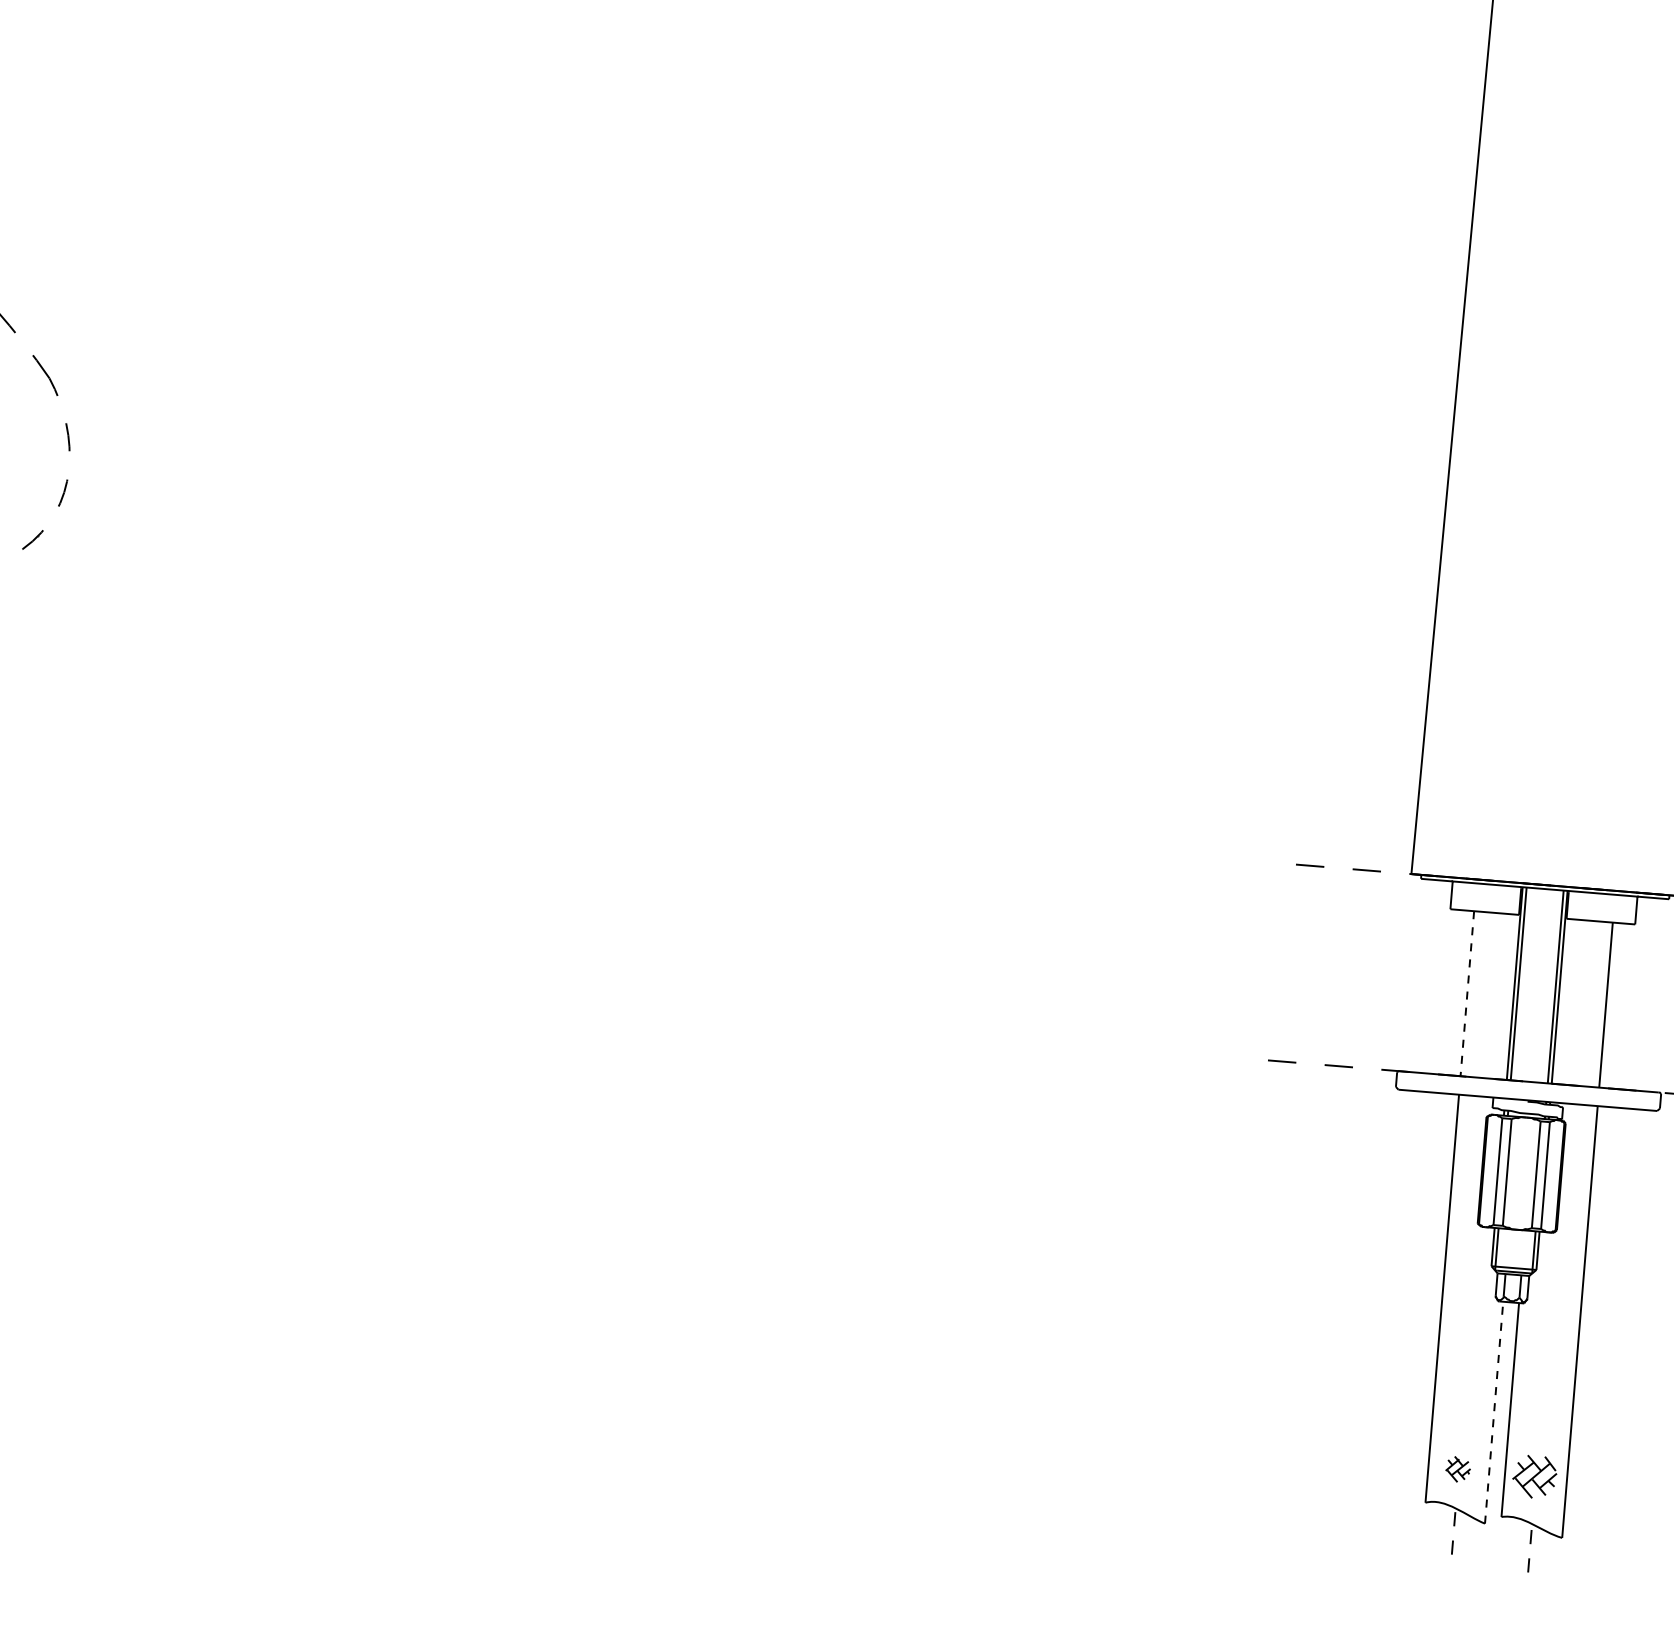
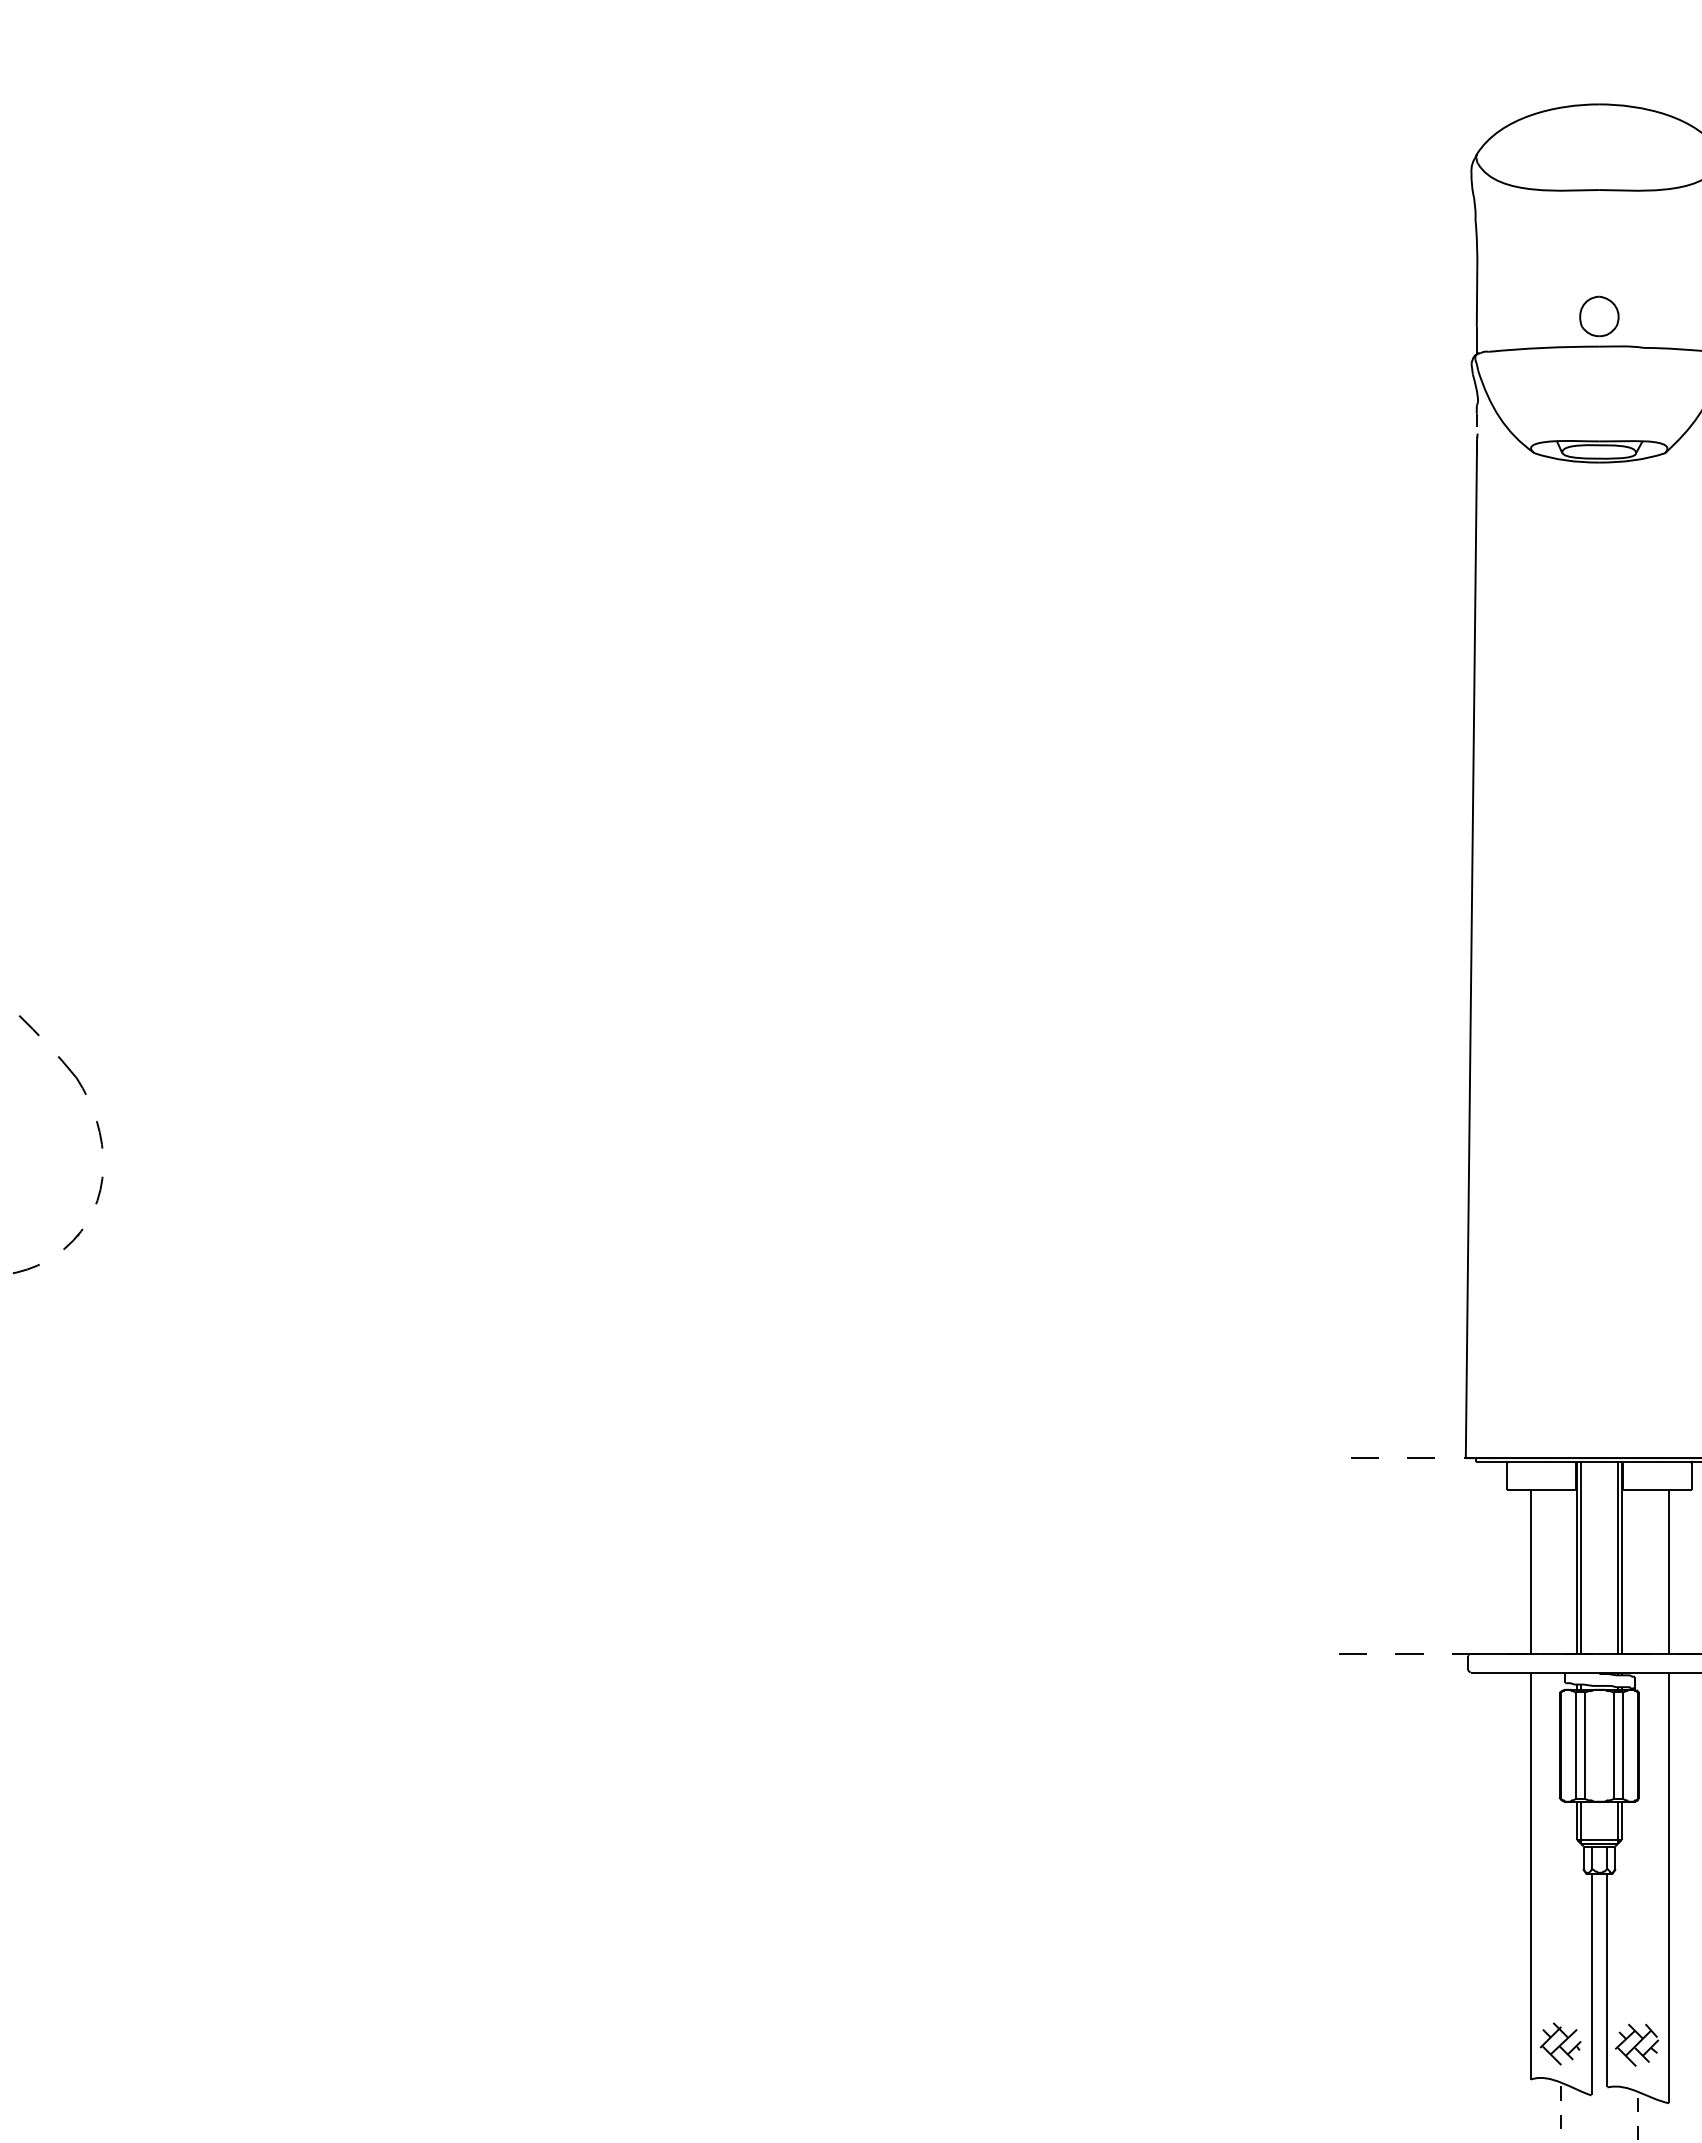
line: (1466, 994) -> (1530, 1572), dashed -> solid
line: (1494, 1412) -> (1591, 1984), dashed -> solid
part: (1458, 1469) -> (1560, 2043), size x1.67

